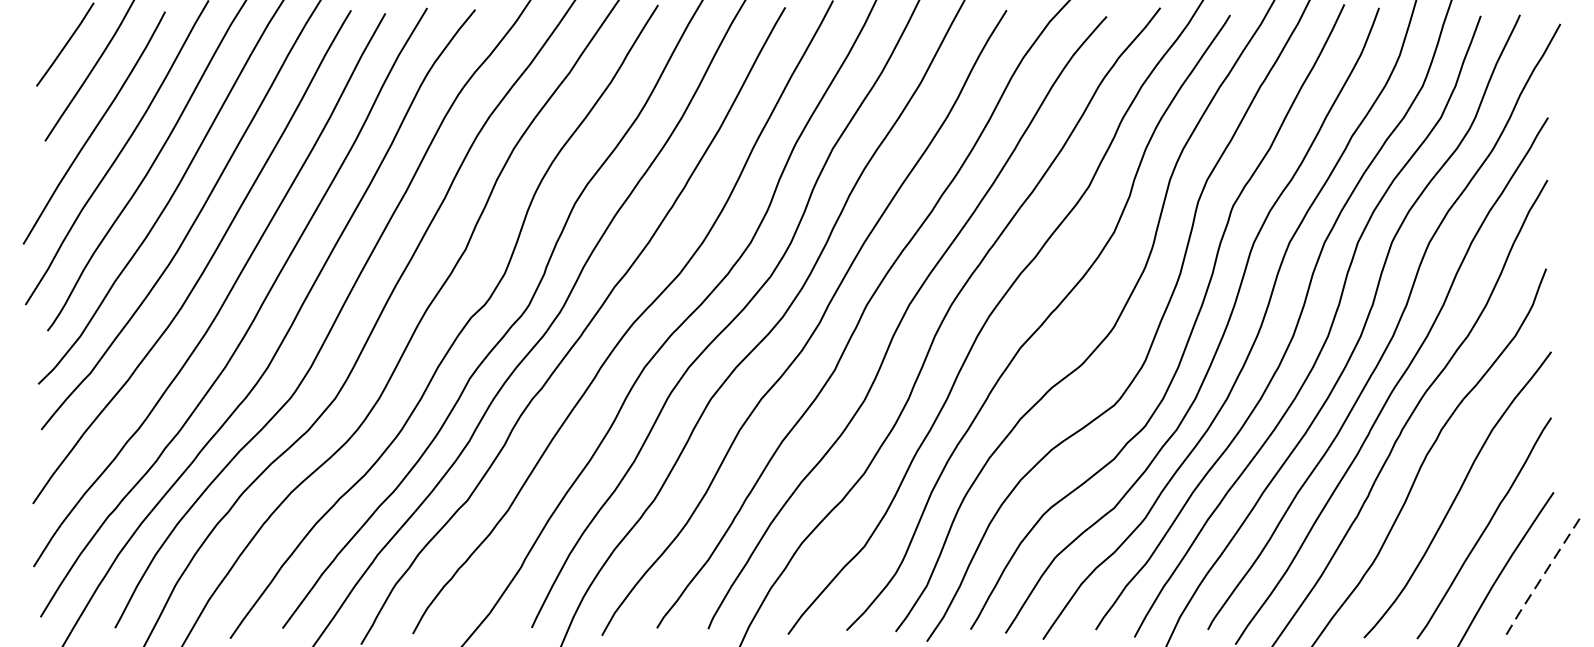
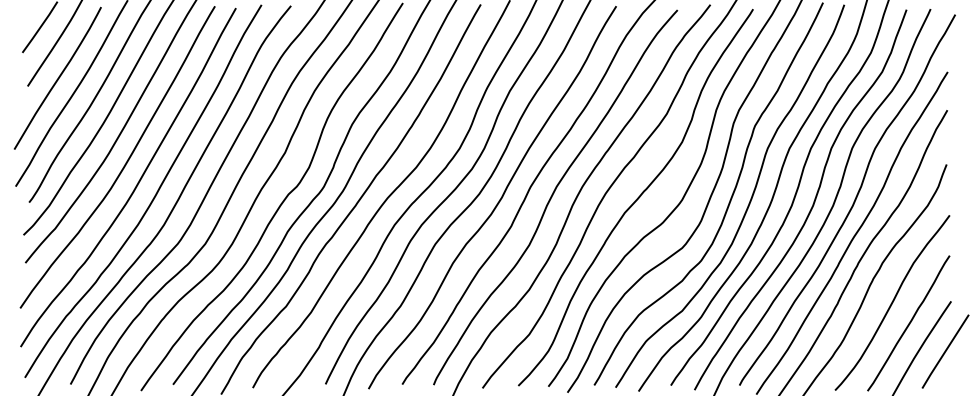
line: (1544, 574) -> (945, 351), dashed -> solid

